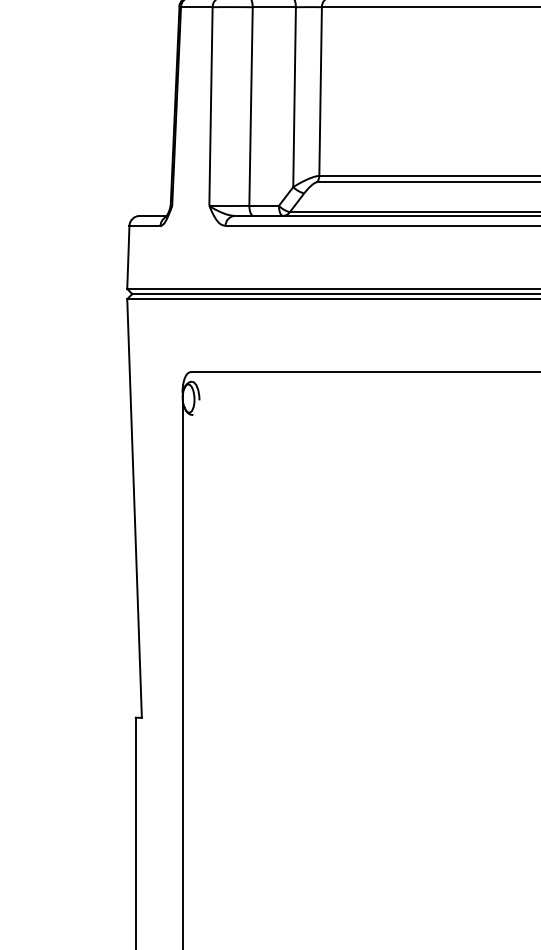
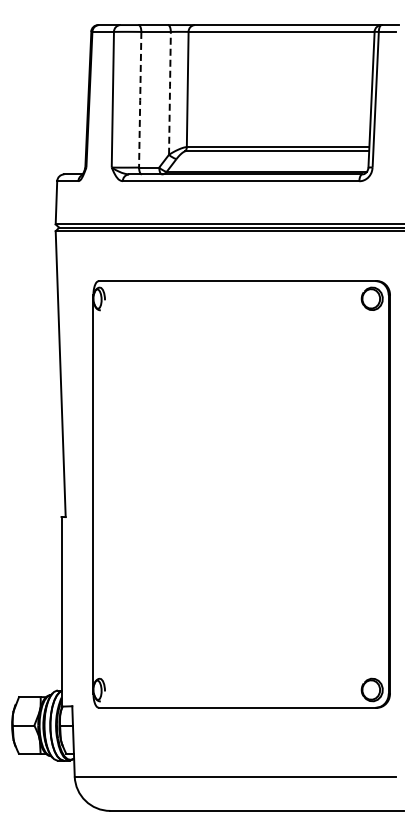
line: (293, 95) -> (169, 92), solid -> dashed
line: (251, 107) -> (140, 100), solid -> dashed

